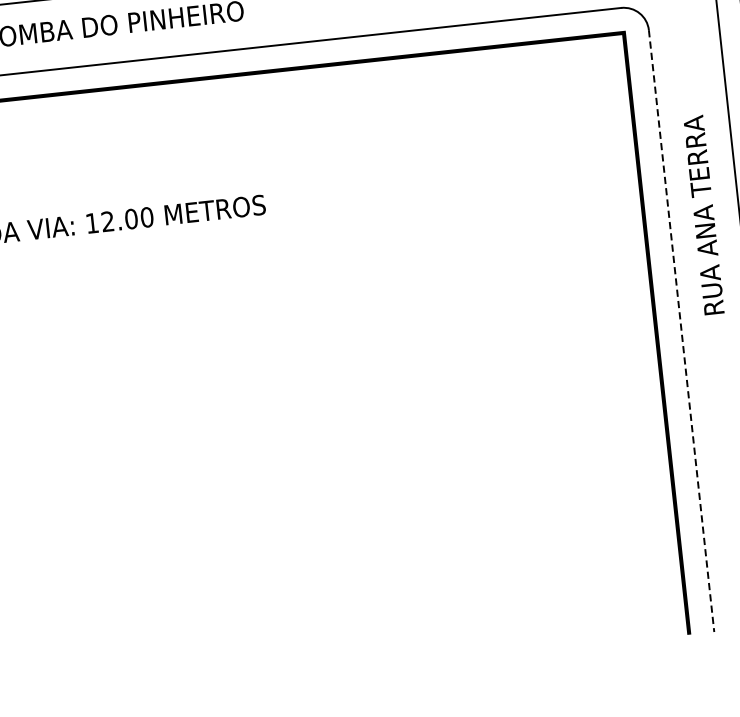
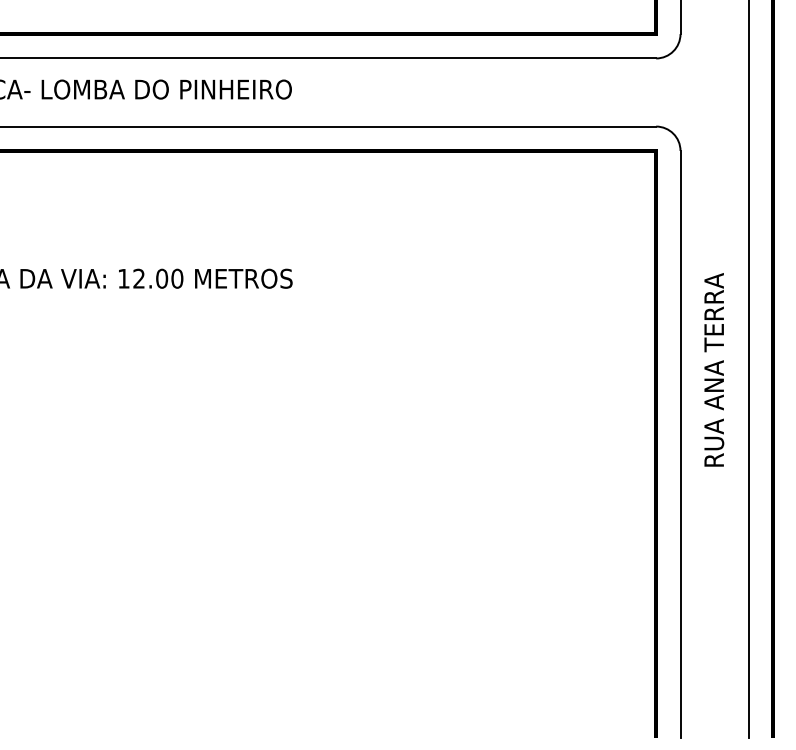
text: (704, 214) -> (714, 369), moved
line: (681, 331) -> (680, 444), dashed -> solid

